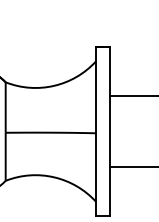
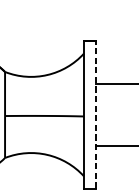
line: (110, 131) -> (96, 114), solid -> dashed

